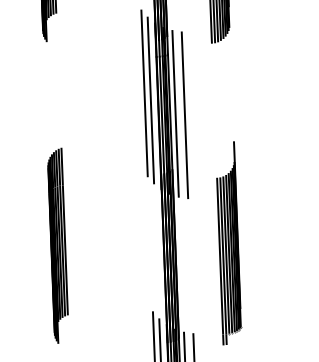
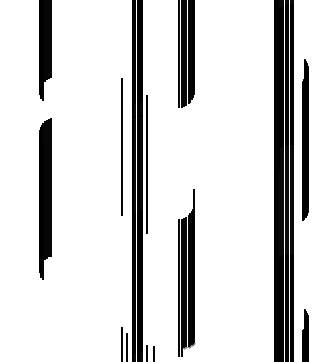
line: (150, 100) -> (126, 152), removed
line: (185, 114) -> (154, 165), removed
part: (58, 245) -> (45, 198), moved

